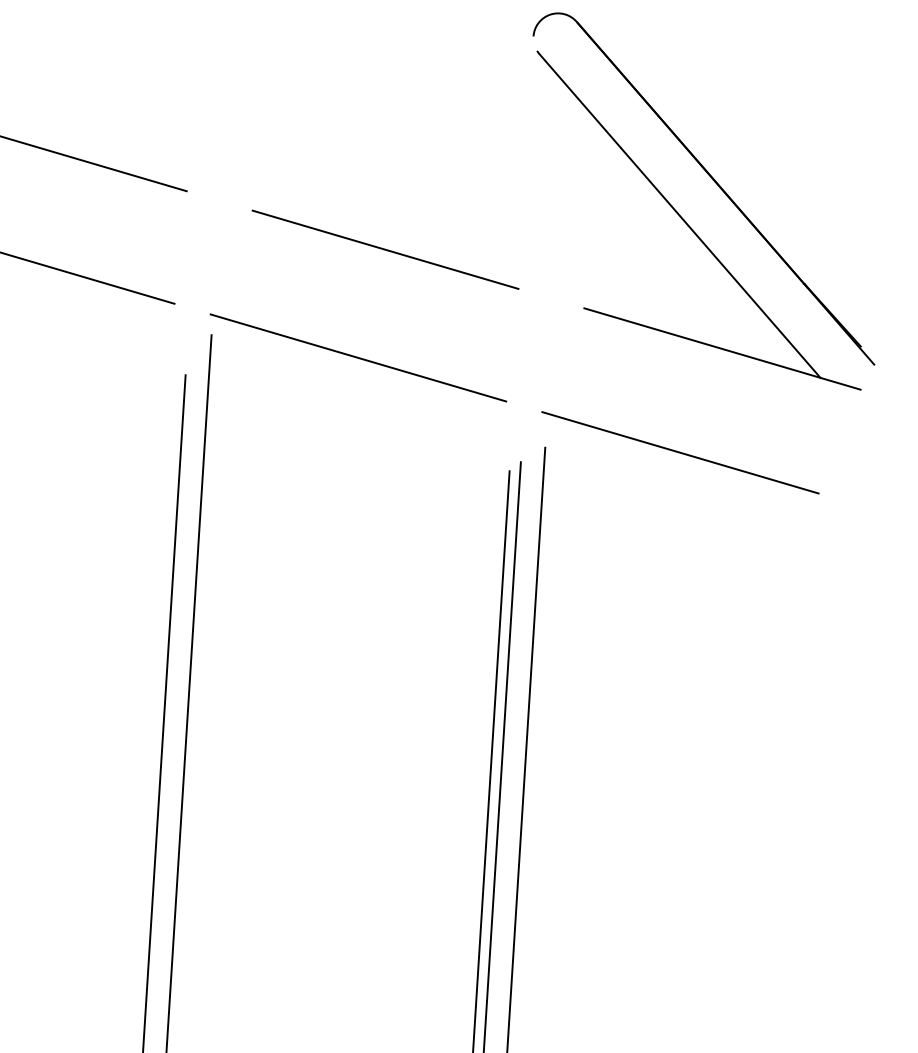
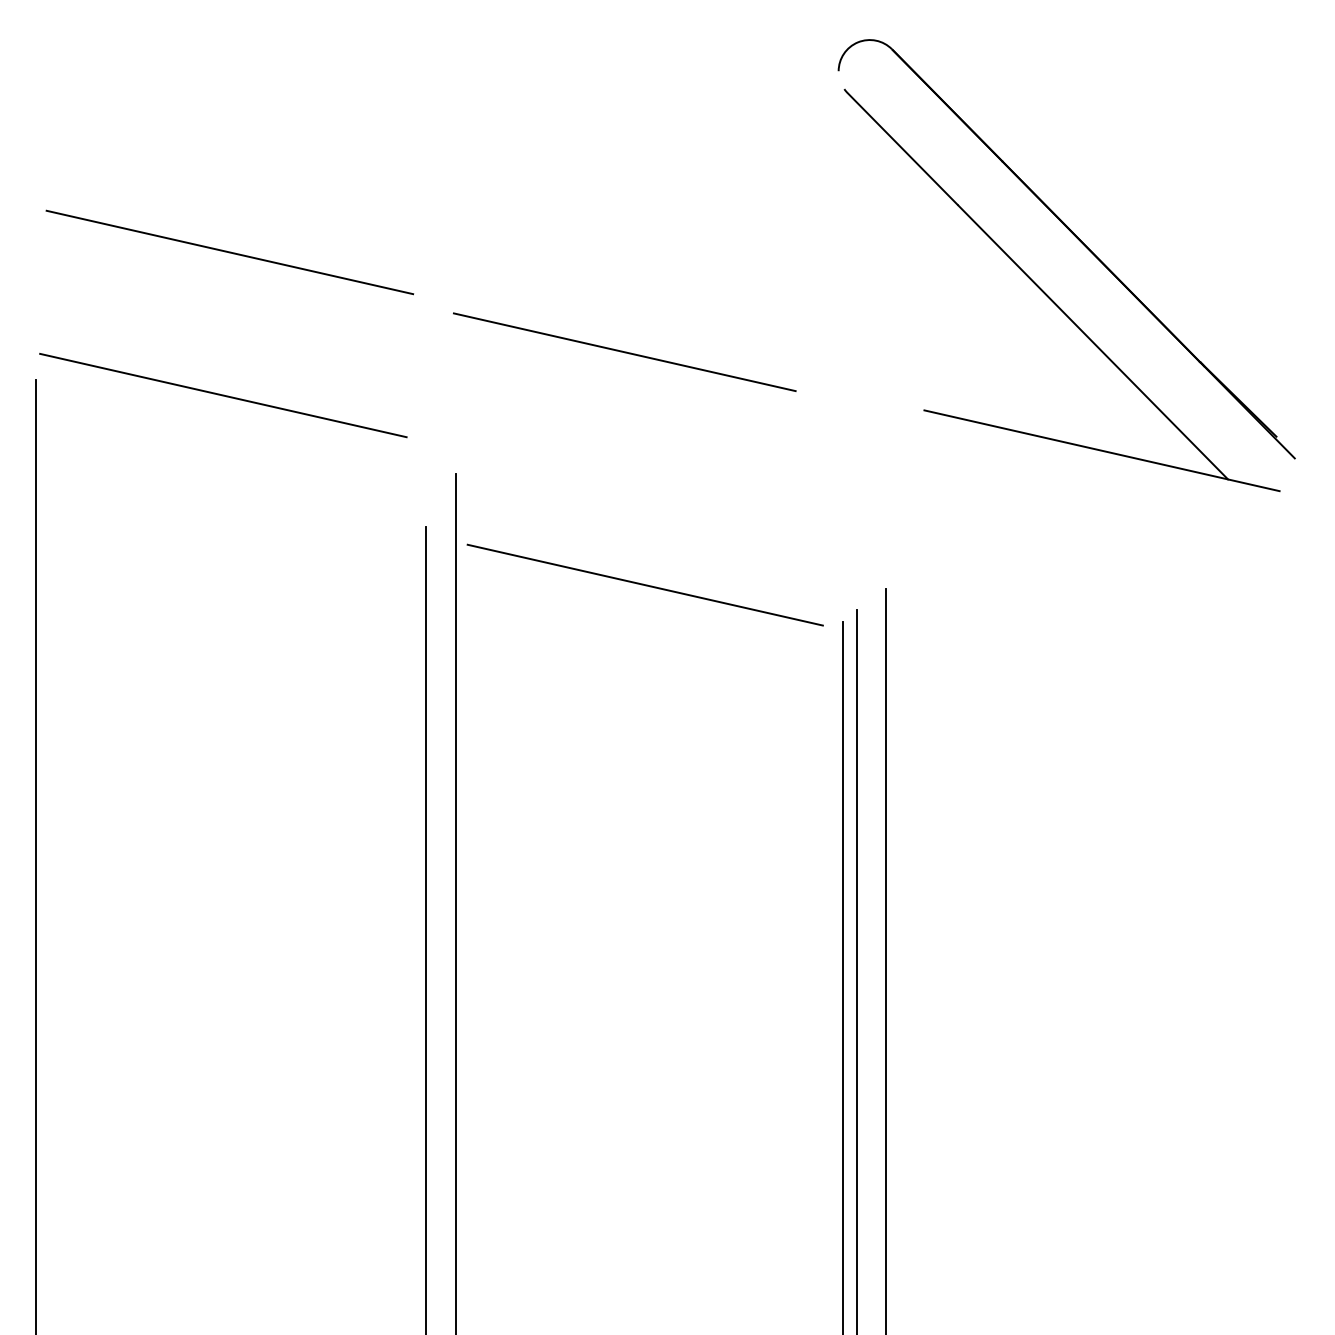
line: (385, 249) -> (624, 351), moved
line: (358, 357) -> (643, 490), removed
line: (679, 452) -> (644, 584), moved

